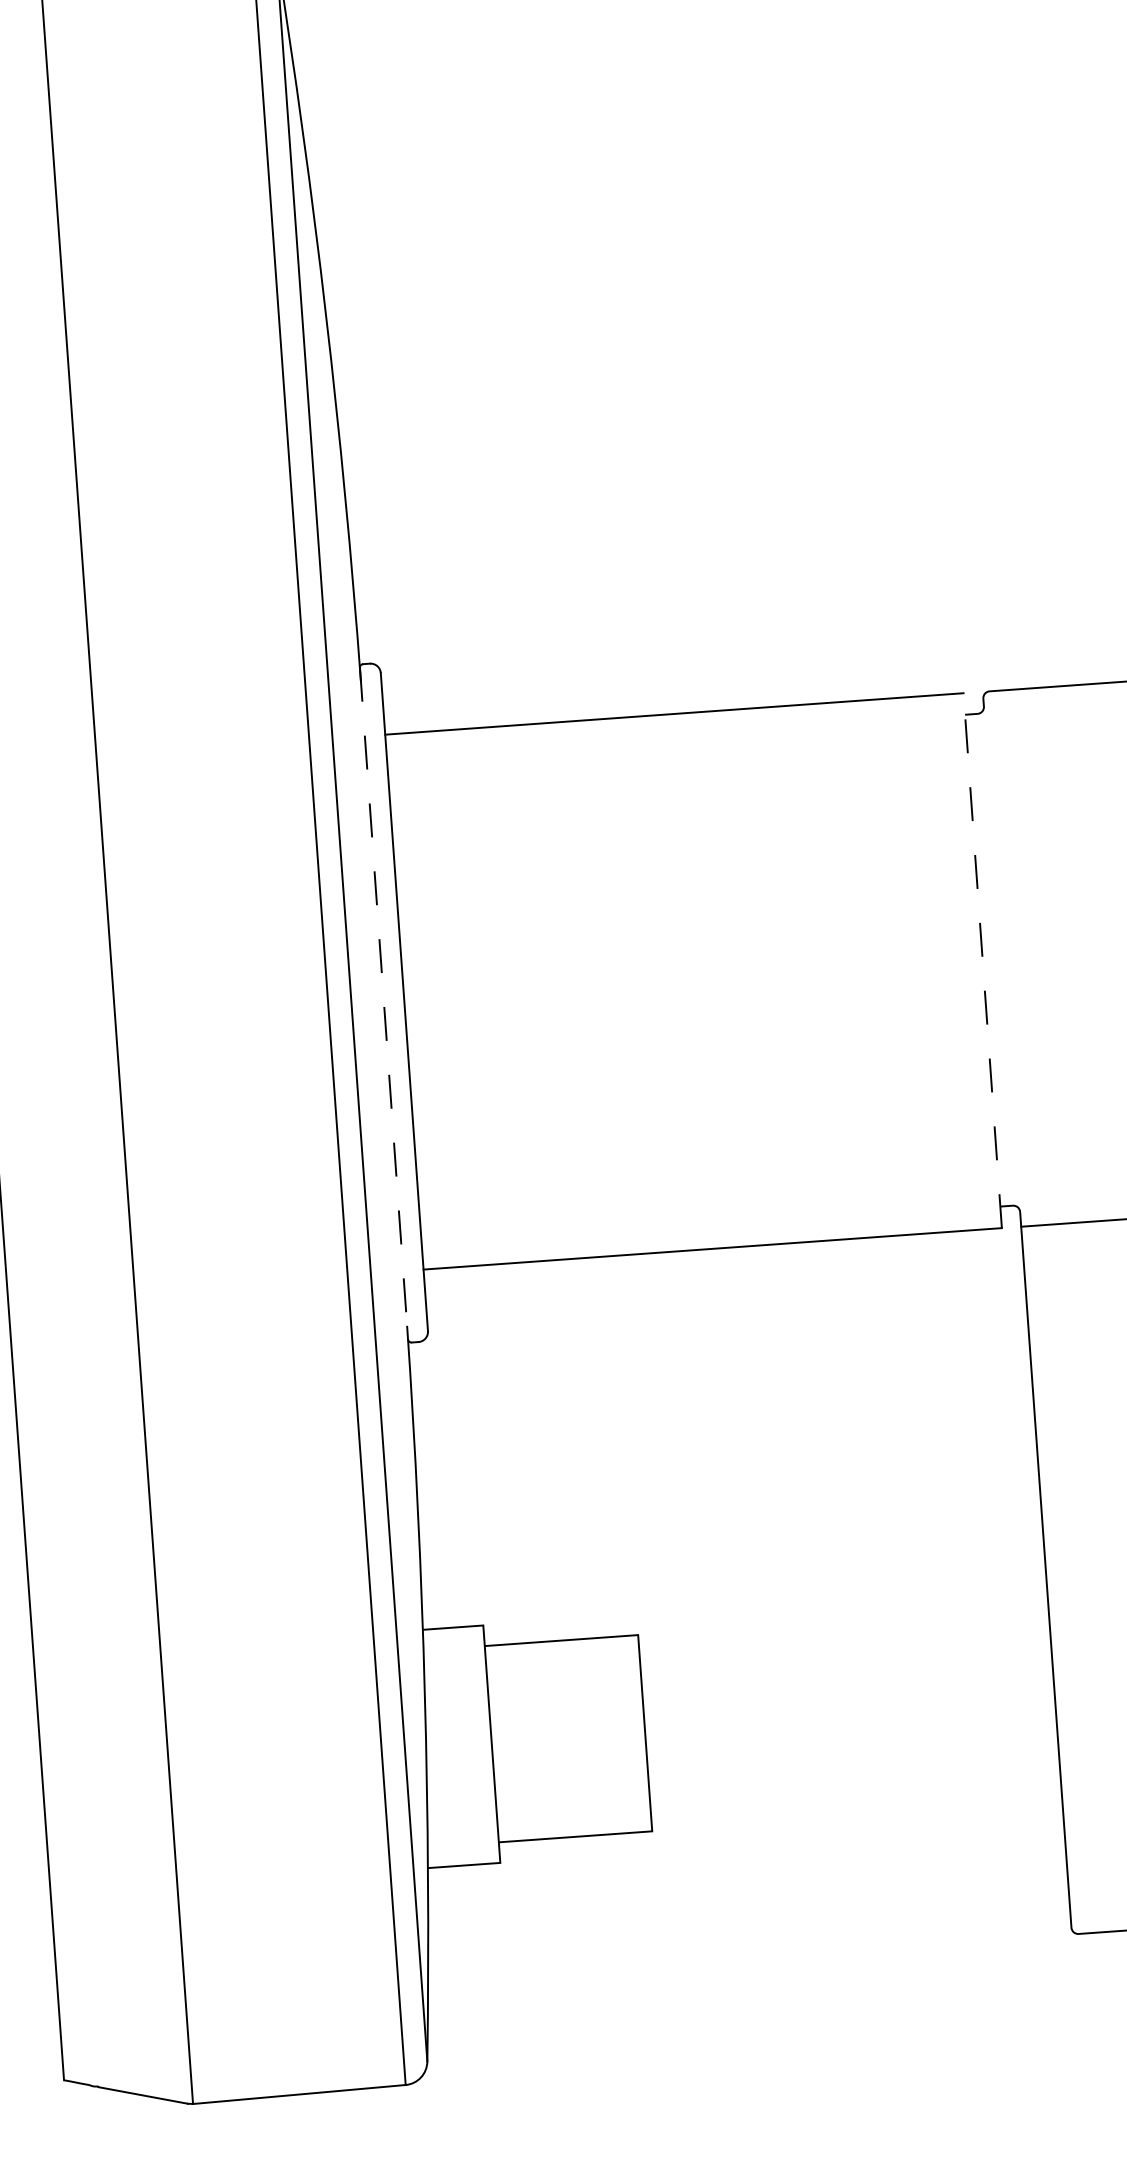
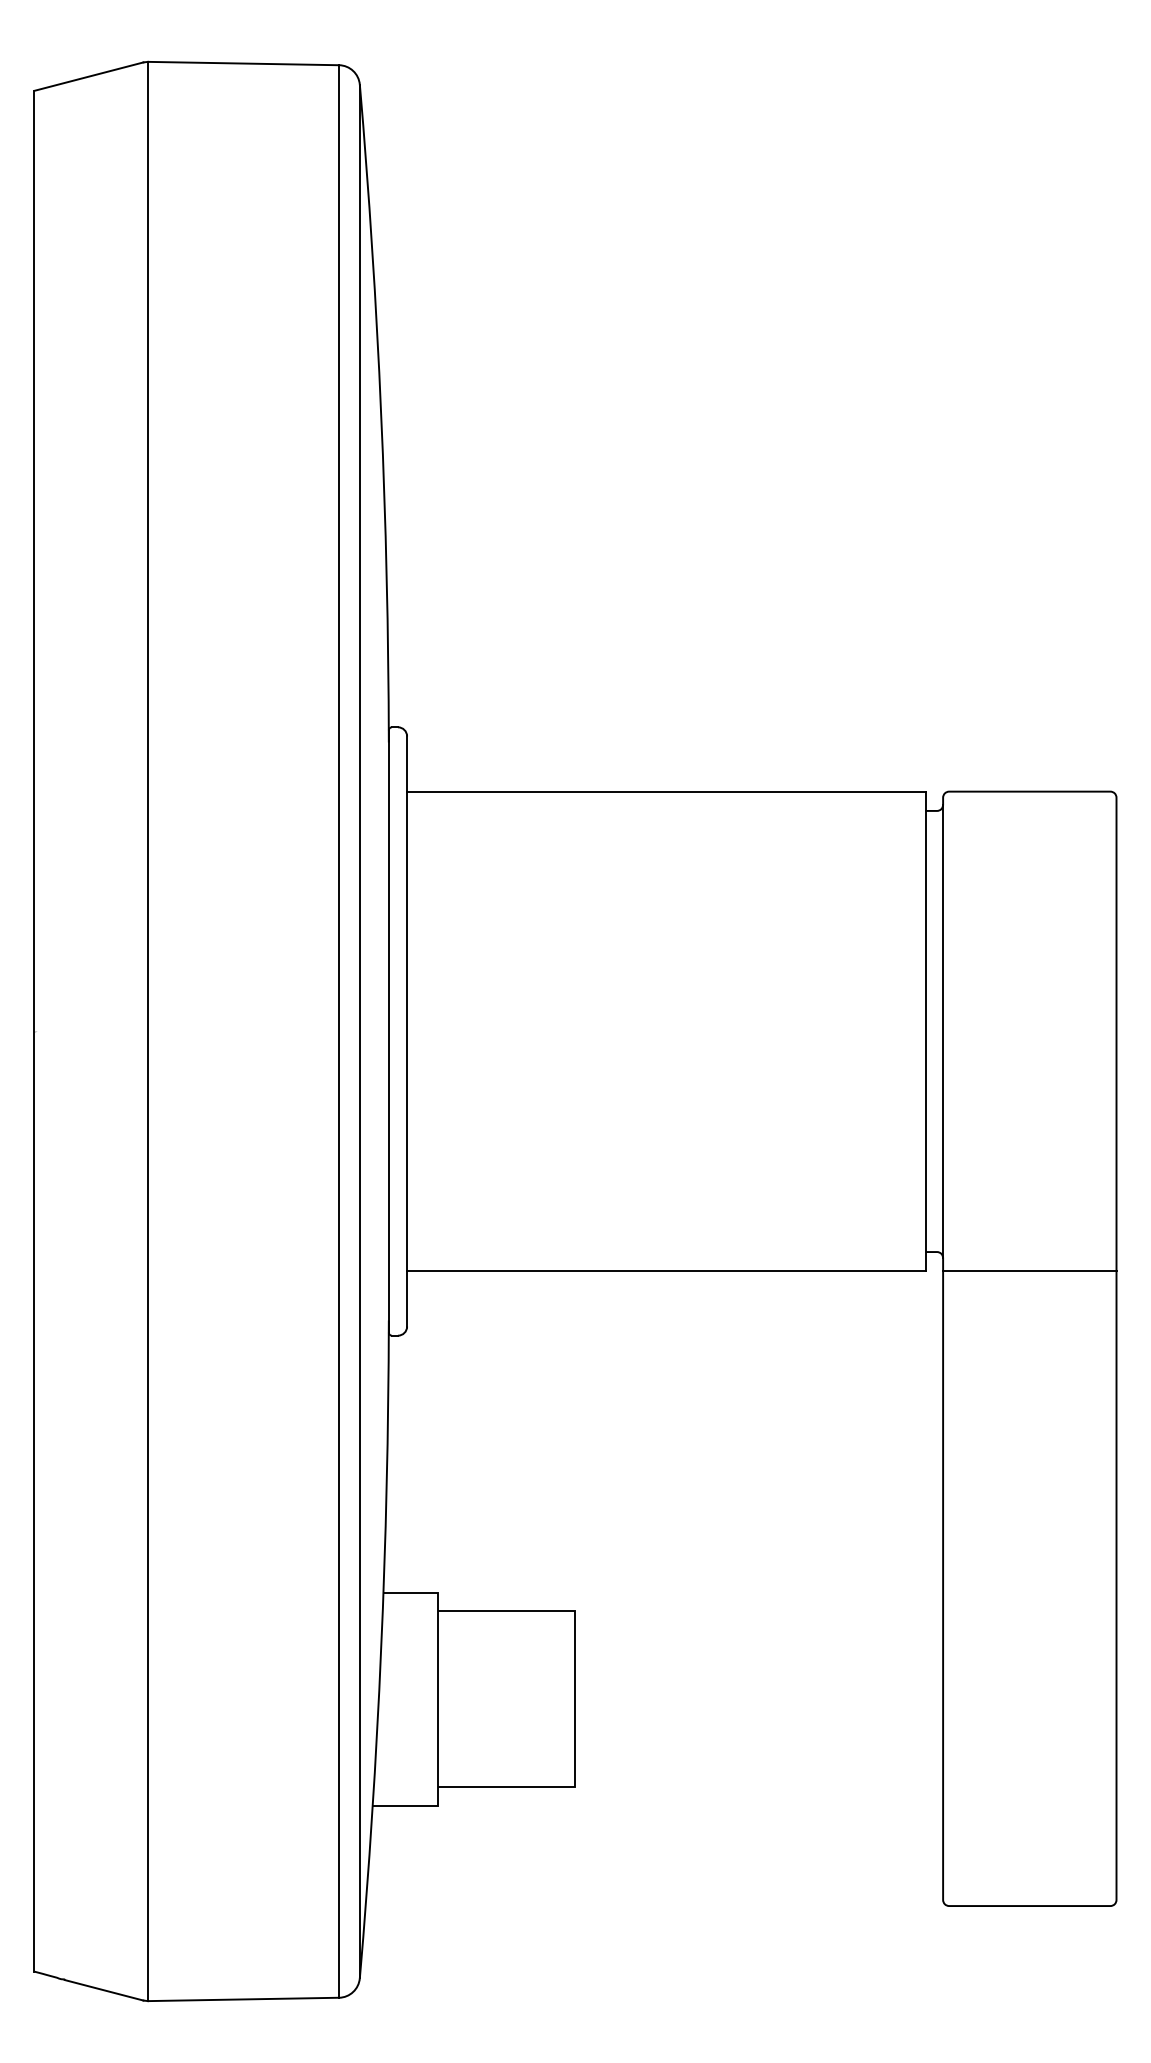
line: (1002, 959) -> (943, 1031), added
line: (982, 960) -> (925, 1031), dashed -> solid
line: (383, 1003) -> (388, 1031), dashed -> solid

